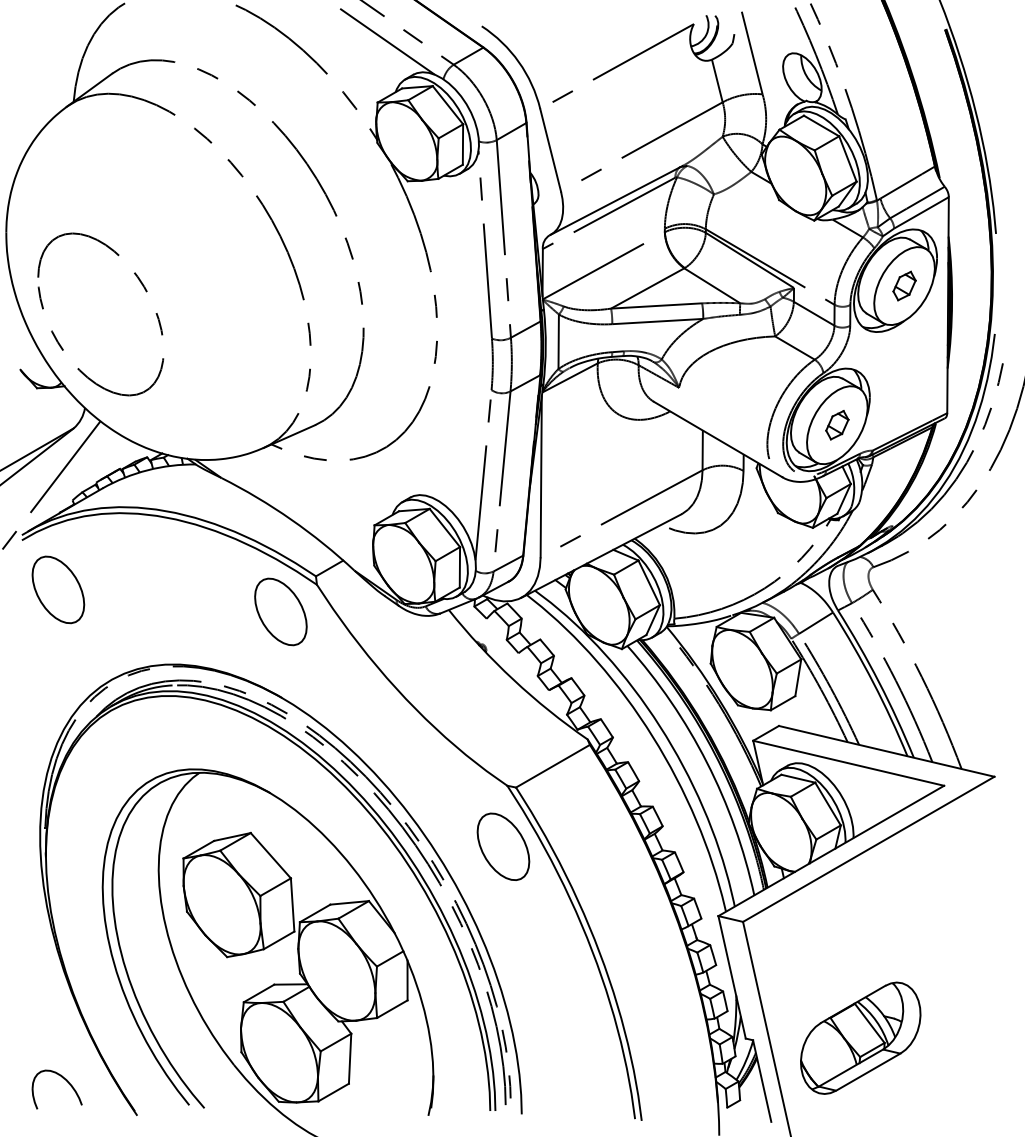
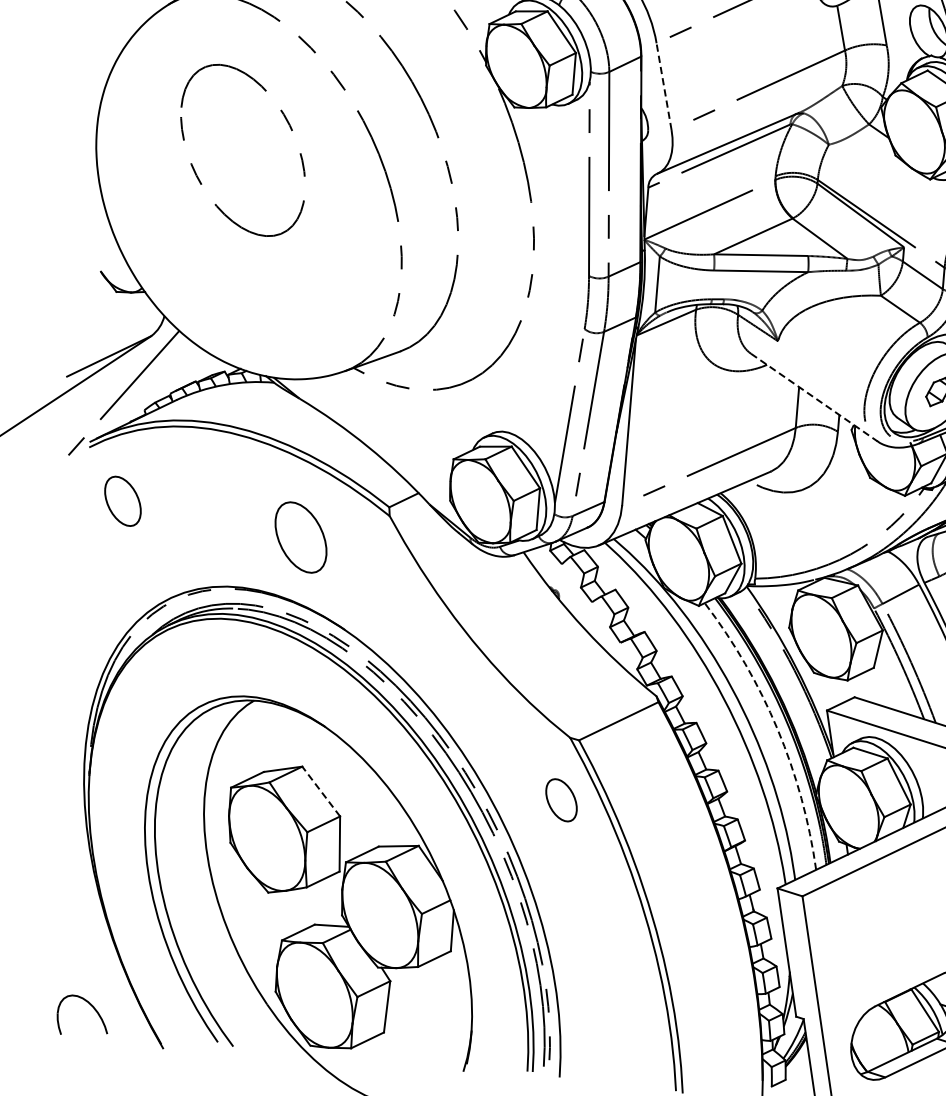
line: (550, 150) -> (663, 86), solid -> dashed
part: (56, 337) -> (195, 170), moved
line: (718, 439) -> (814, 397), solid -> dashed
part: (58, 589) -> (123, 500), size x0.7
part: (280, 611) -> (300, 537), moved
arc: (706, 762) -> (777, 729), solid -> dashed
part: (503, 846) -> (561, 800), size x0.6
line: (270, 855) -> (320, 791), solid -> dashed

